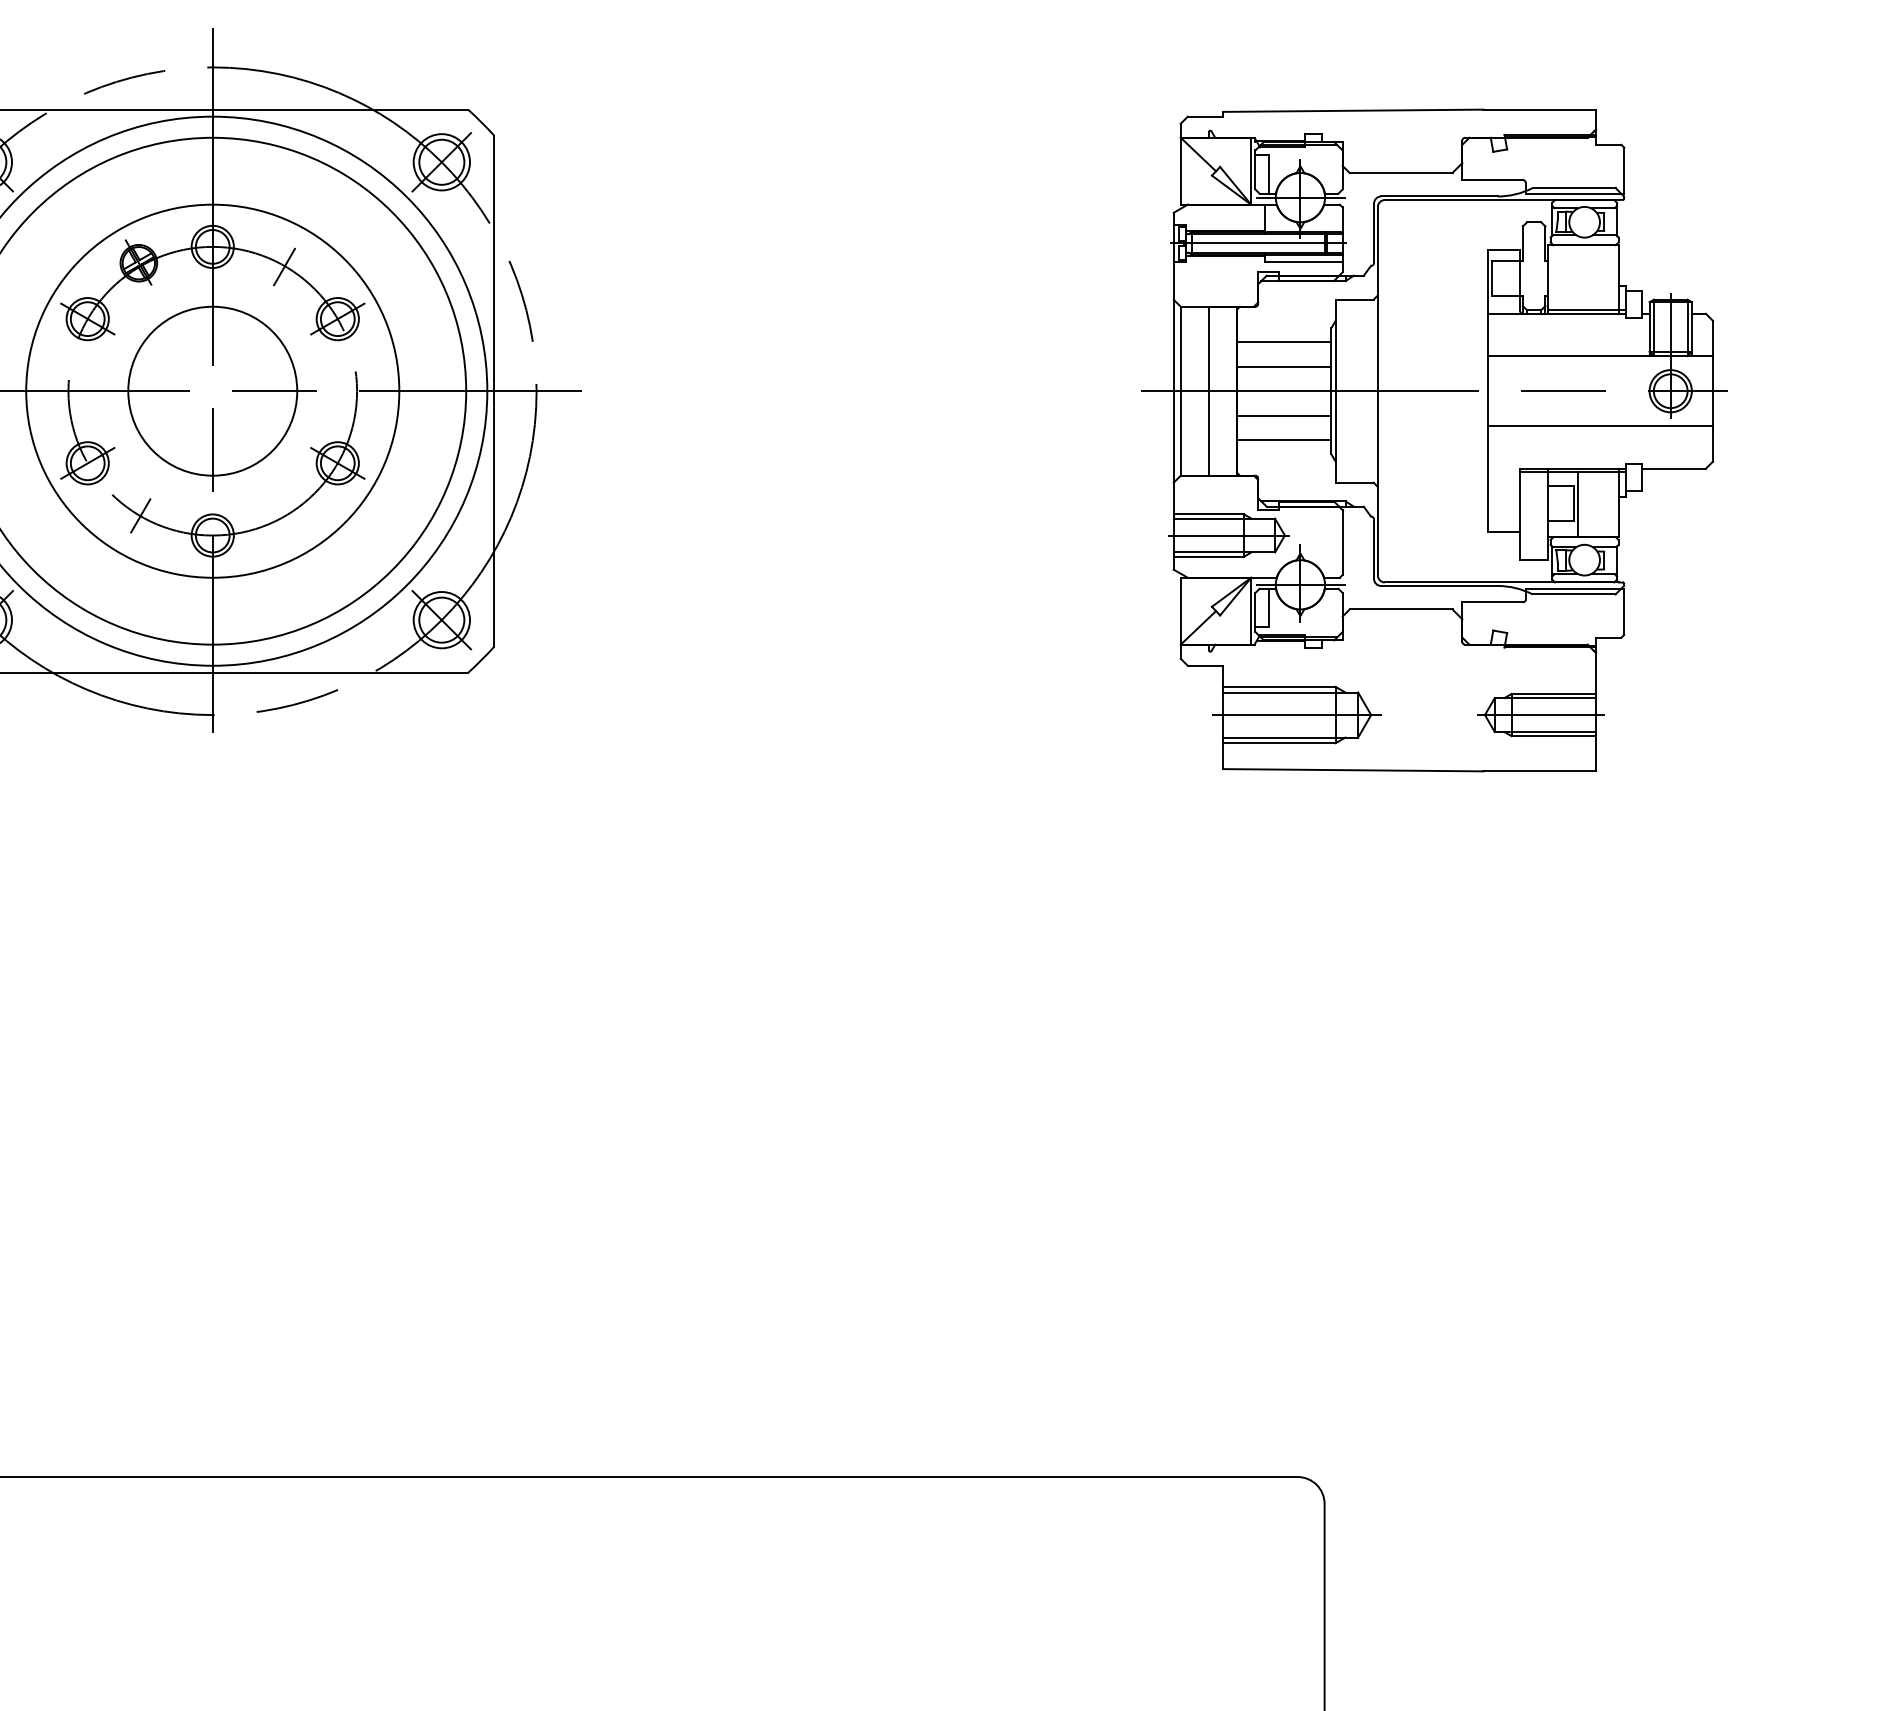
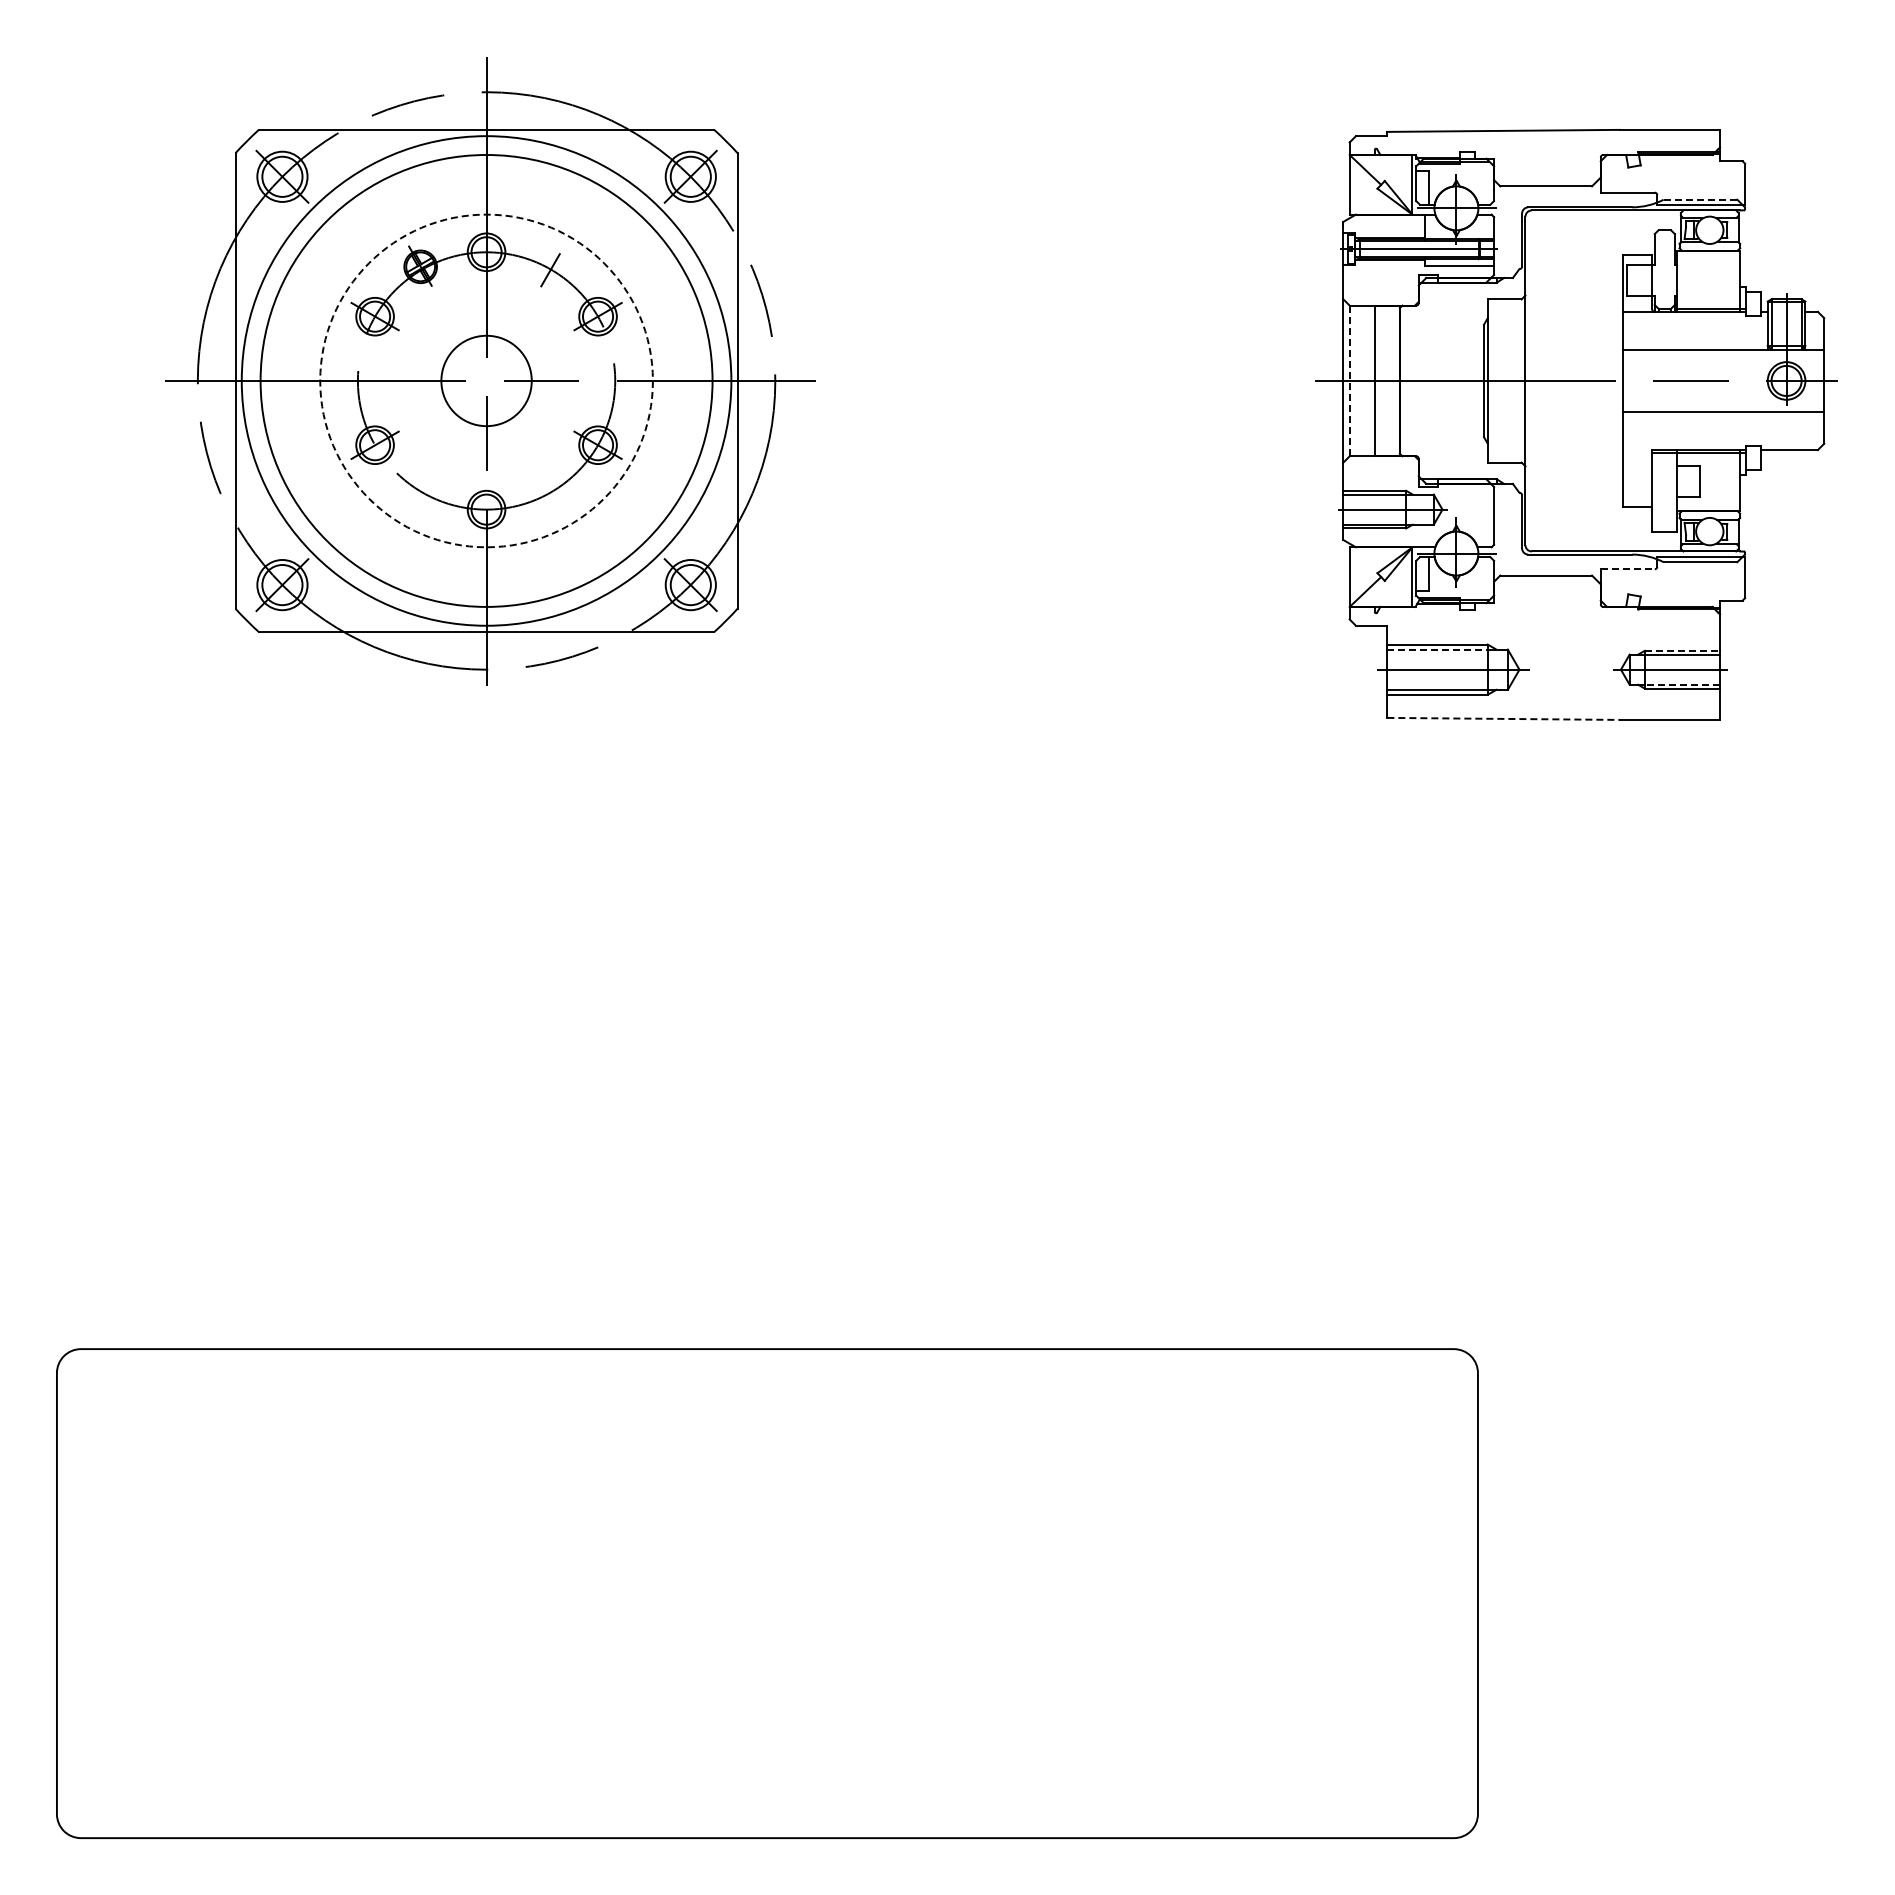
line: (1574, 187) -> (1700, 199), solid -> dashed
line: (1283, 342) -> (1441, 337), removed
line: (1283, 367) -> (1441, 359), removed
circle: (212, 390) -> (486, 380), size x0.6
circle: (212, 390) -> (486, 380), solid -> dashed
line: (1180, 391) -> (1349, 381), solid -> dashed
line: (1283, 415) -> (1441, 402), removed
line: (1283, 440) -> (1441, 424), removed
line: (1577, 505) -> (1703, 482), removed
line: (140, 515) -> (422, 491), removed
line: (1492, 602) -> (1627, 569), solid -> dashed
line: (1280, 692) -> (1438, 649), solid -> dashed
line: (1554, 693) -> (1682, 650), solid -> dashed
line: (1554, 731) -> (1682, 684), solid -> dashed
line: (1353, 769) -> (1503, 718), solid -> dashed

